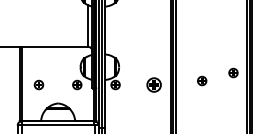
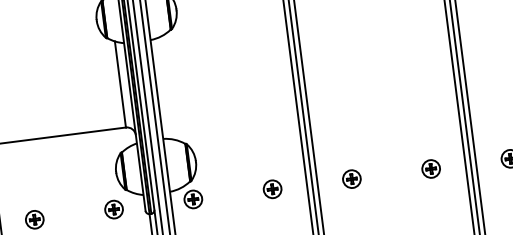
part: (233, 72) -> (431, 167), moved
part: (202, 80) -> (352, 177), moved
part: (153, 84) -> (271, 188), size x0.62

